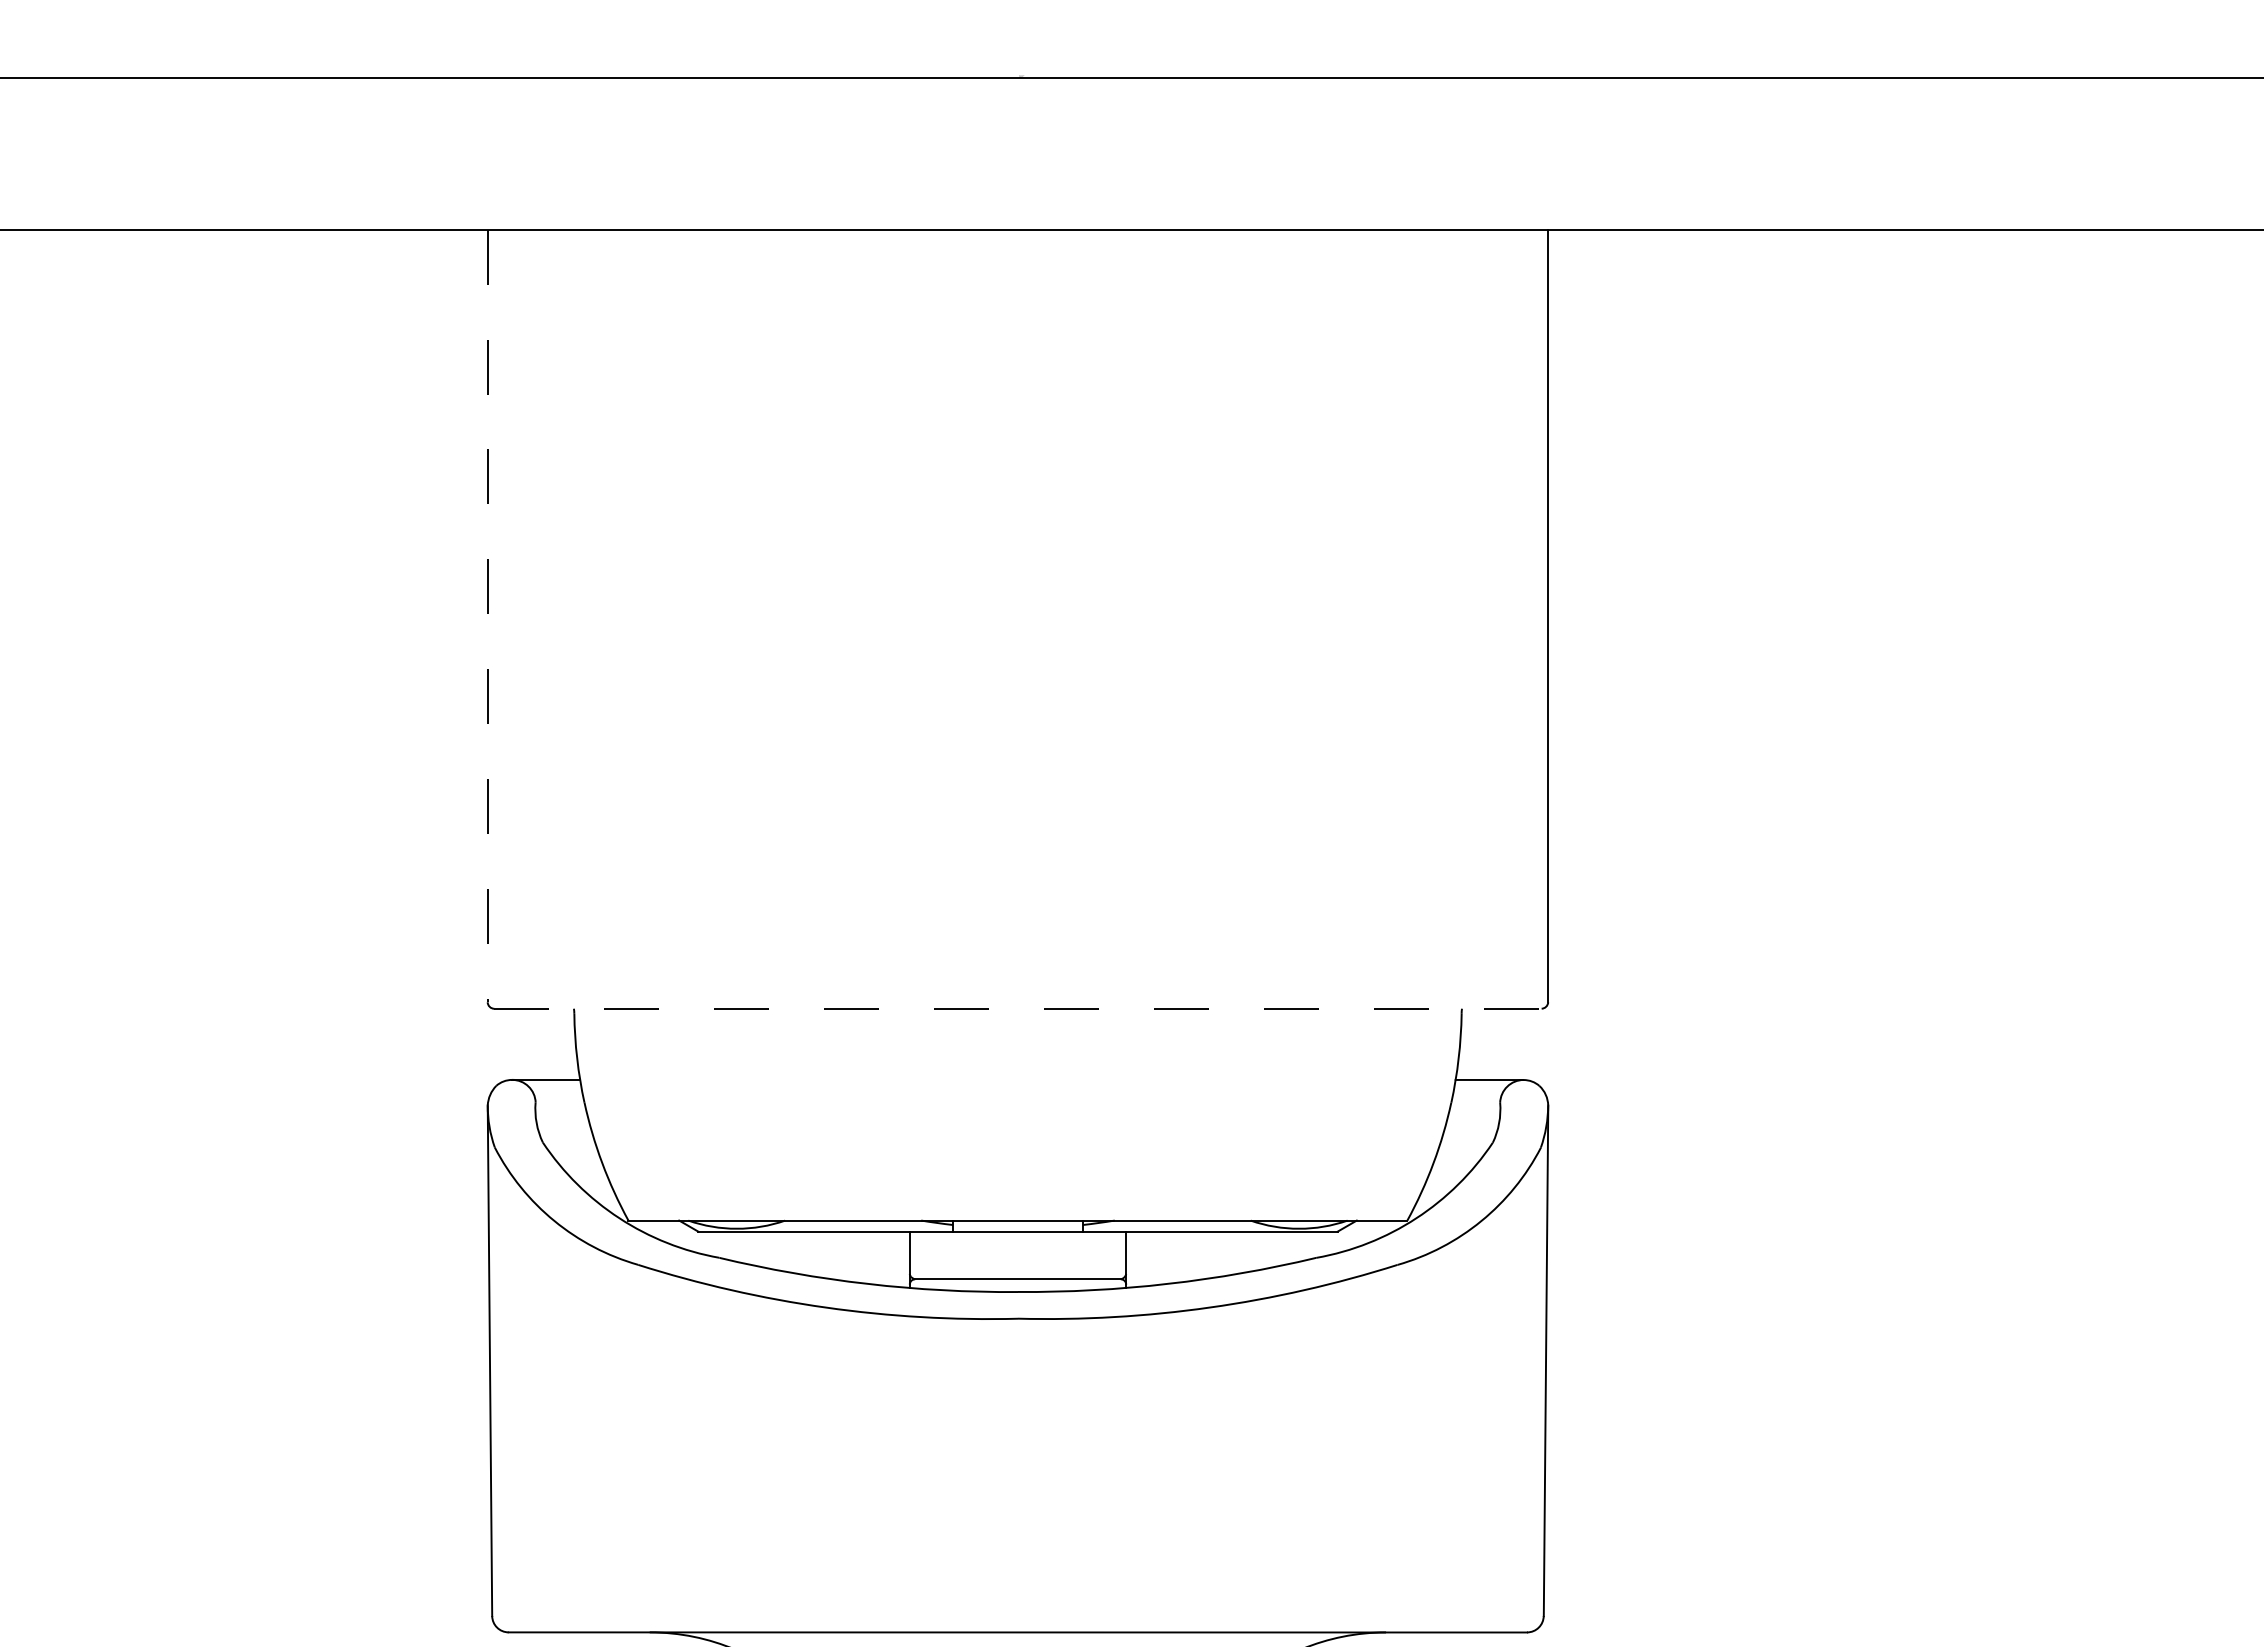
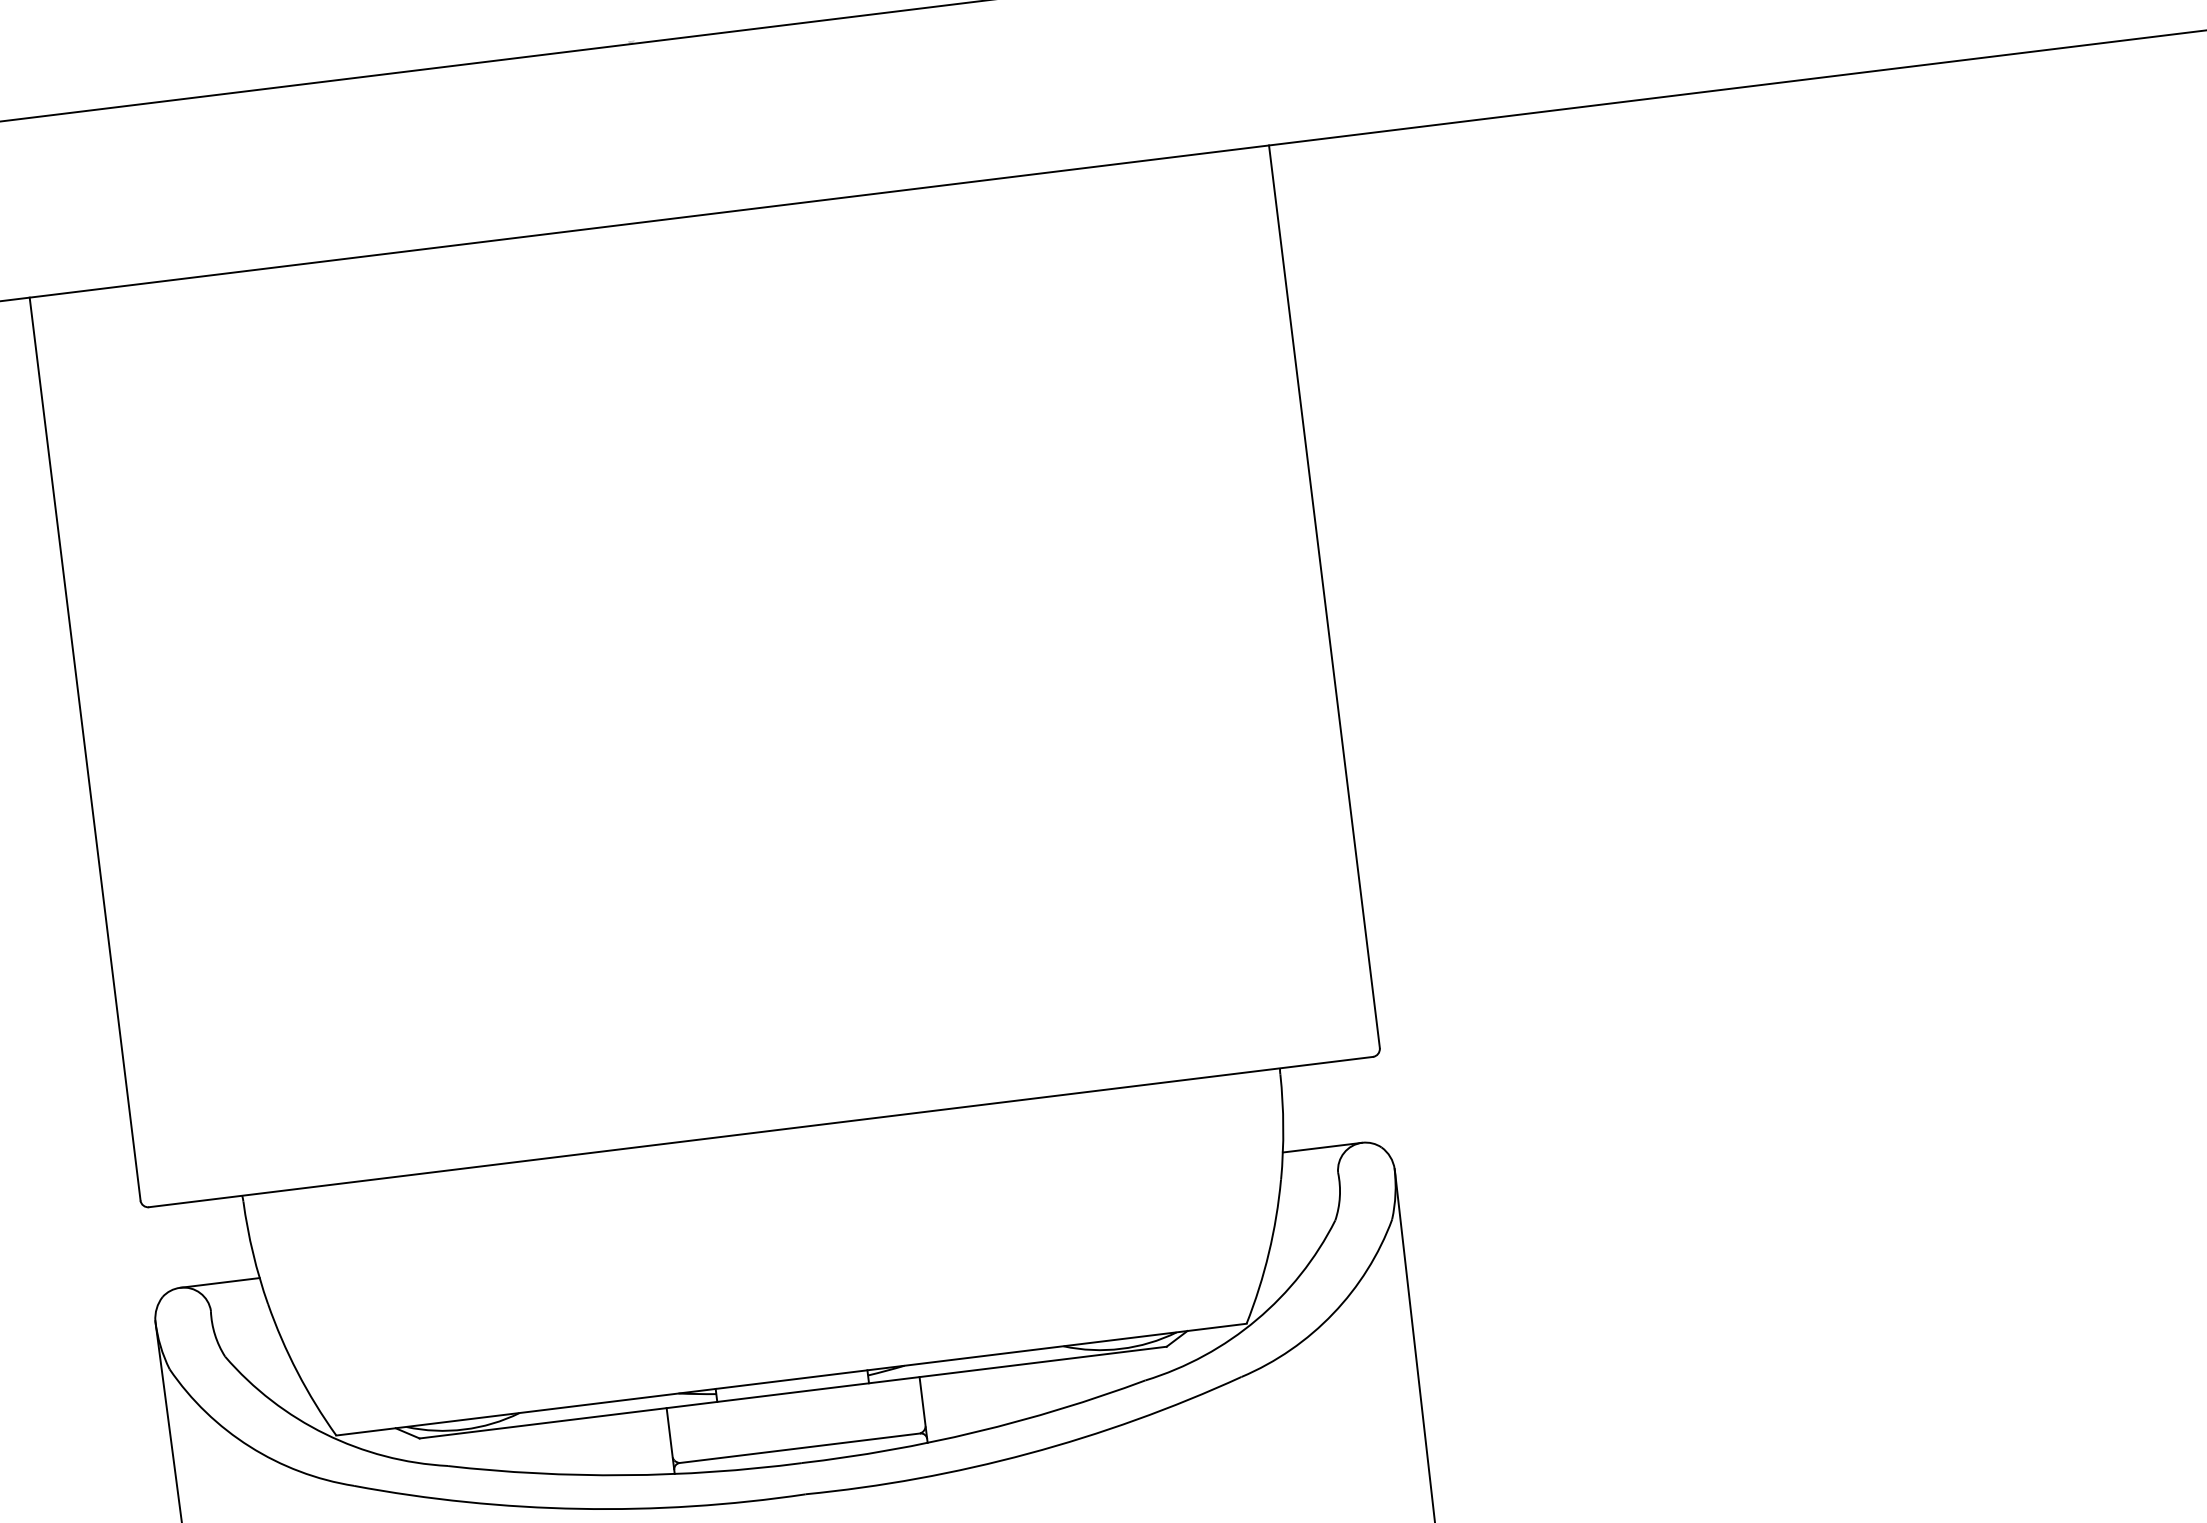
line: (487, 616) -> (84, 749), dashed -> solid
line: (1017, 1008) -> (760, 1131), dashed -> solid

